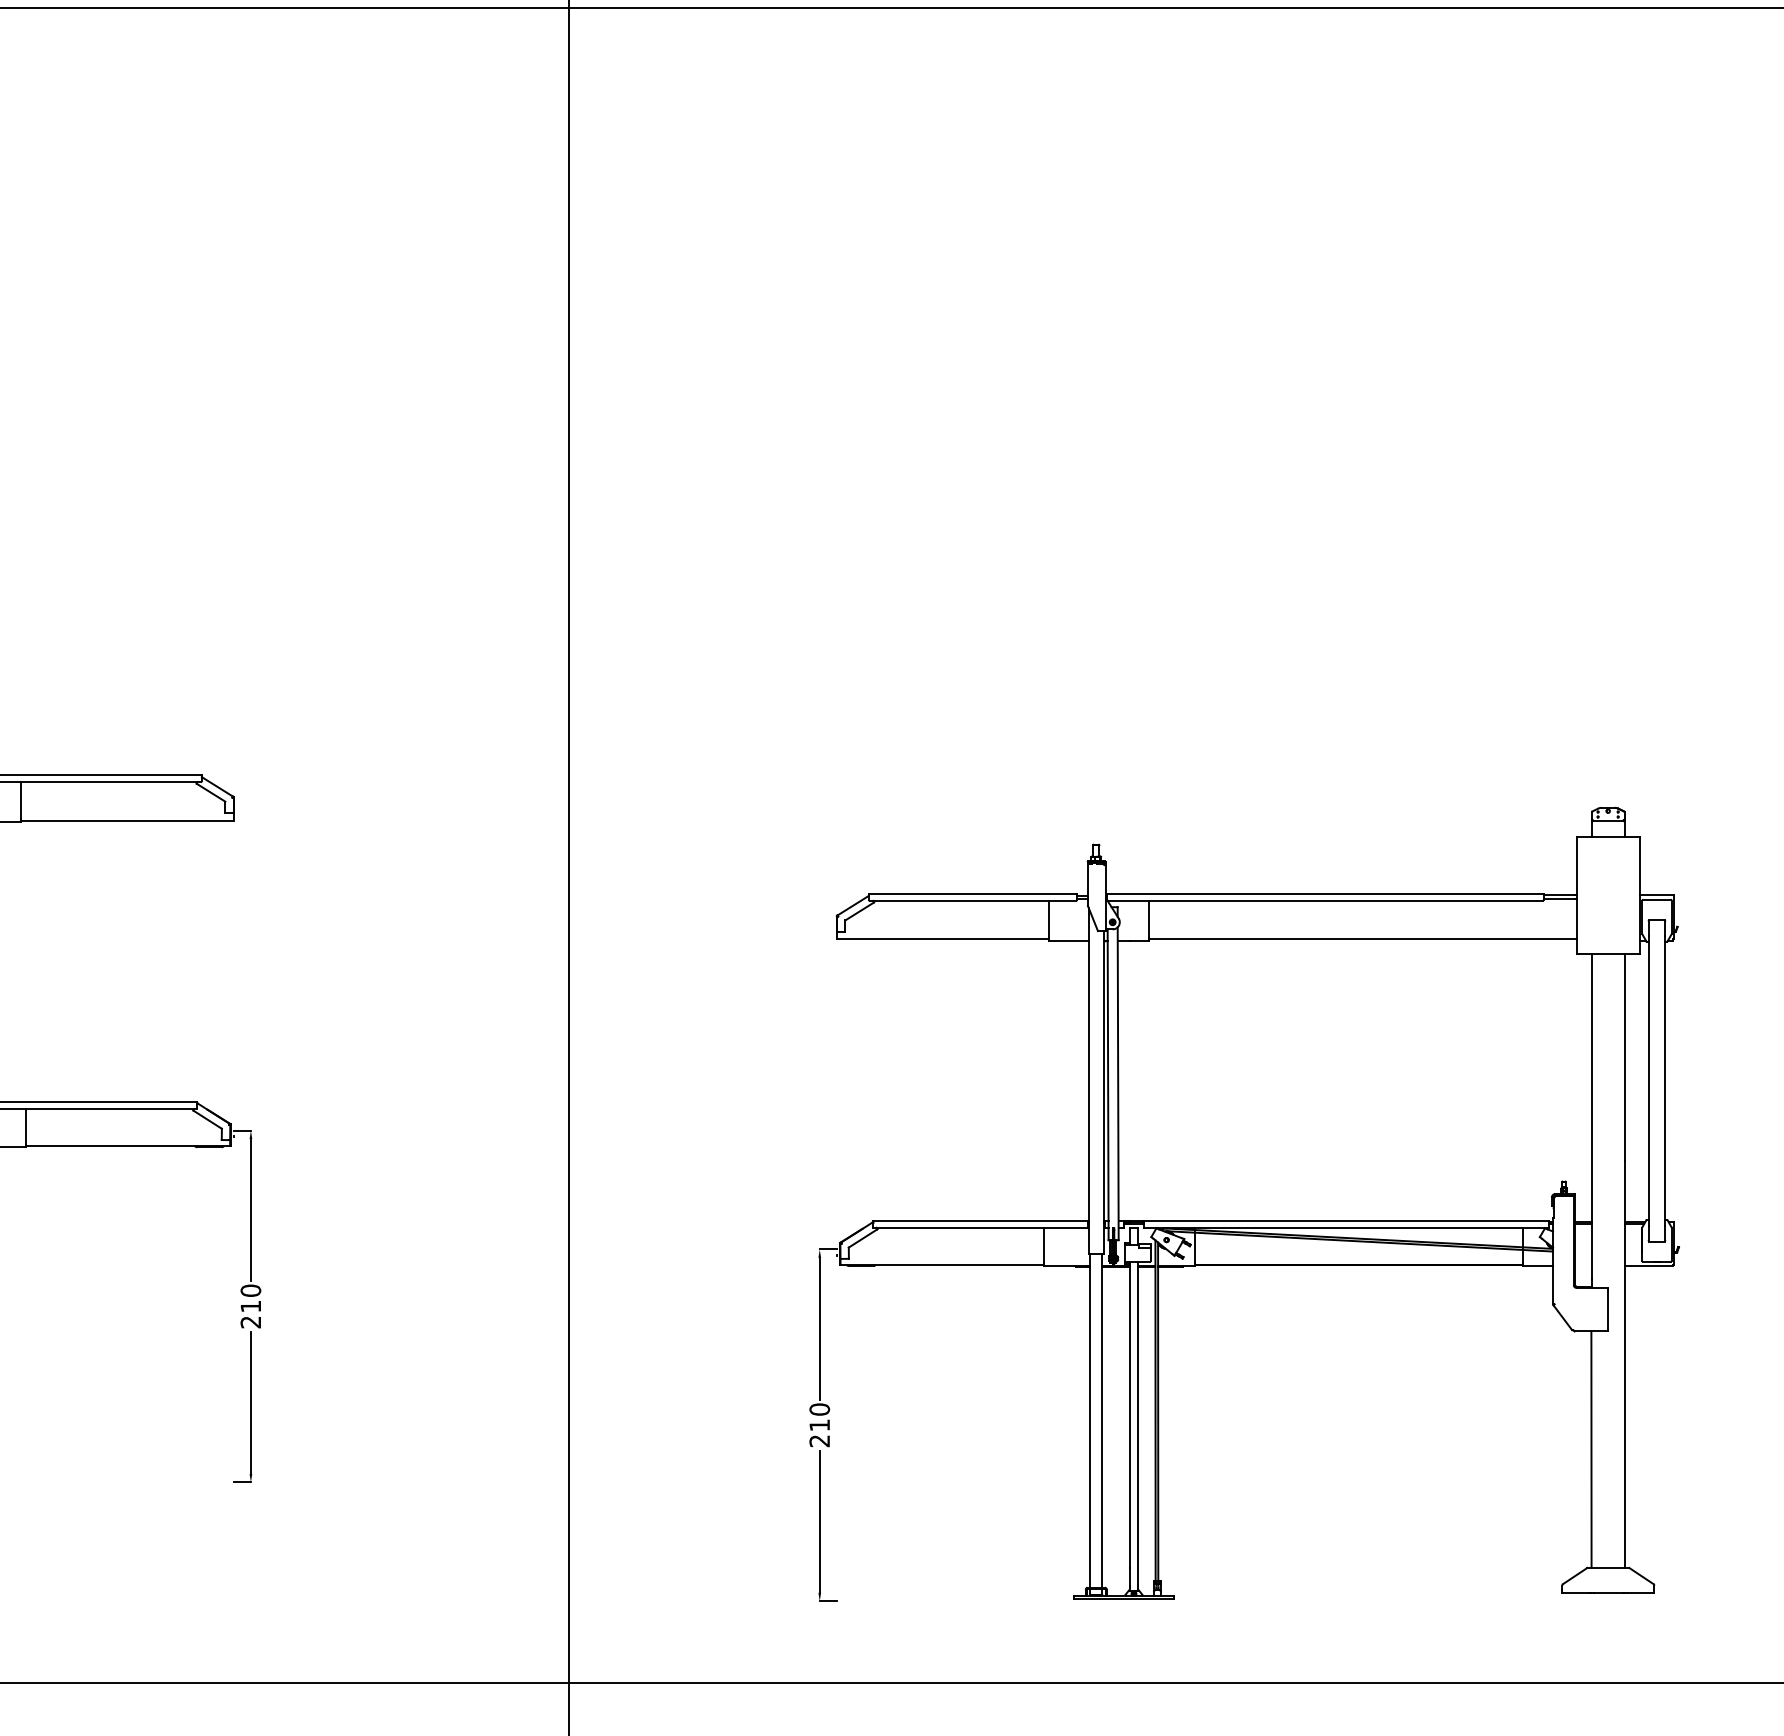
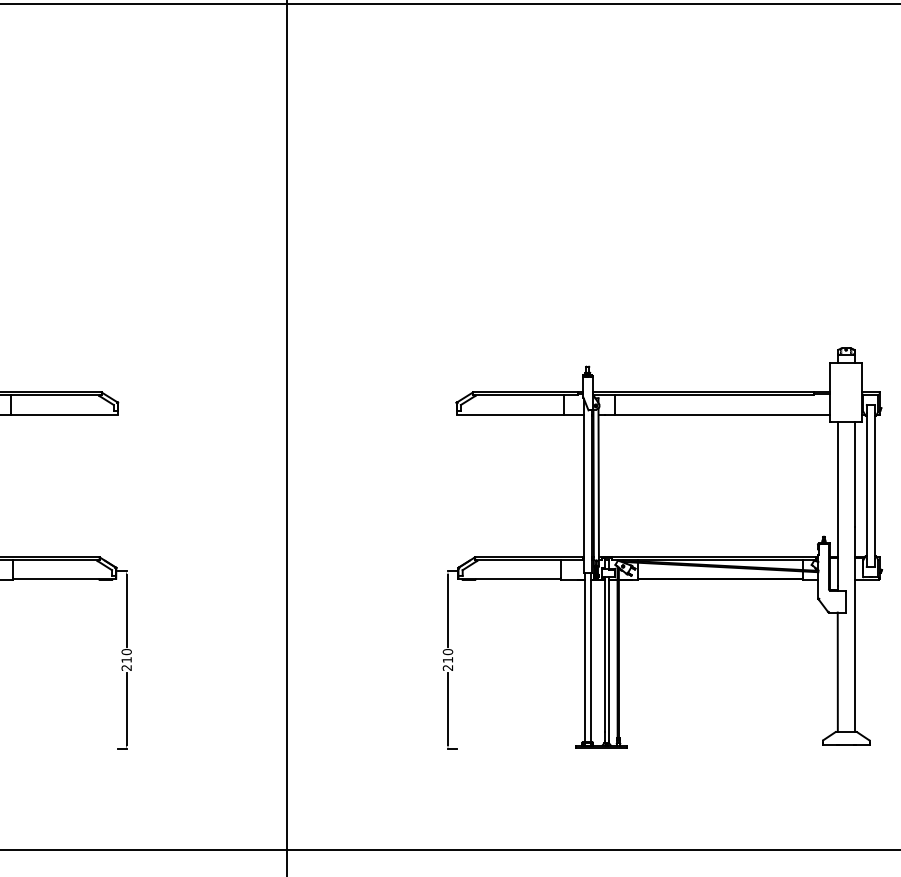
part: (1244, 1204) -> (662, 548), moved

